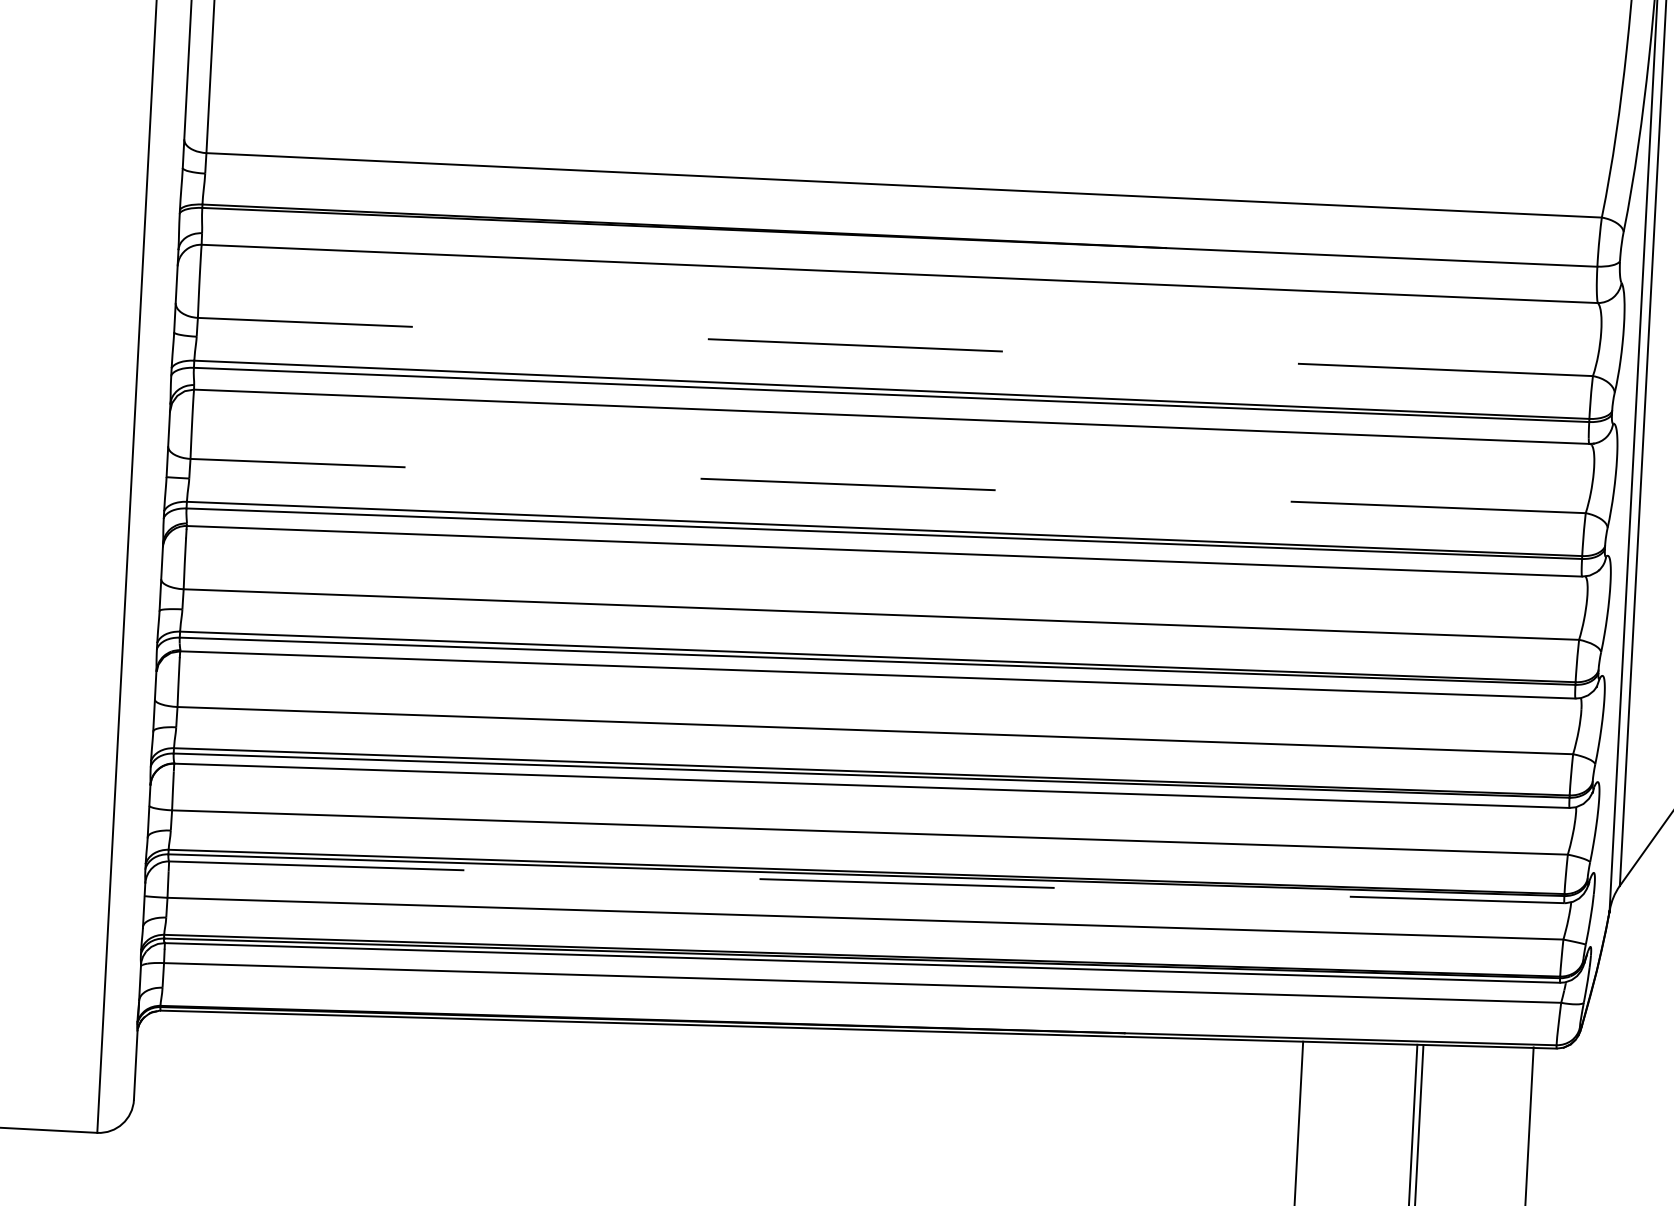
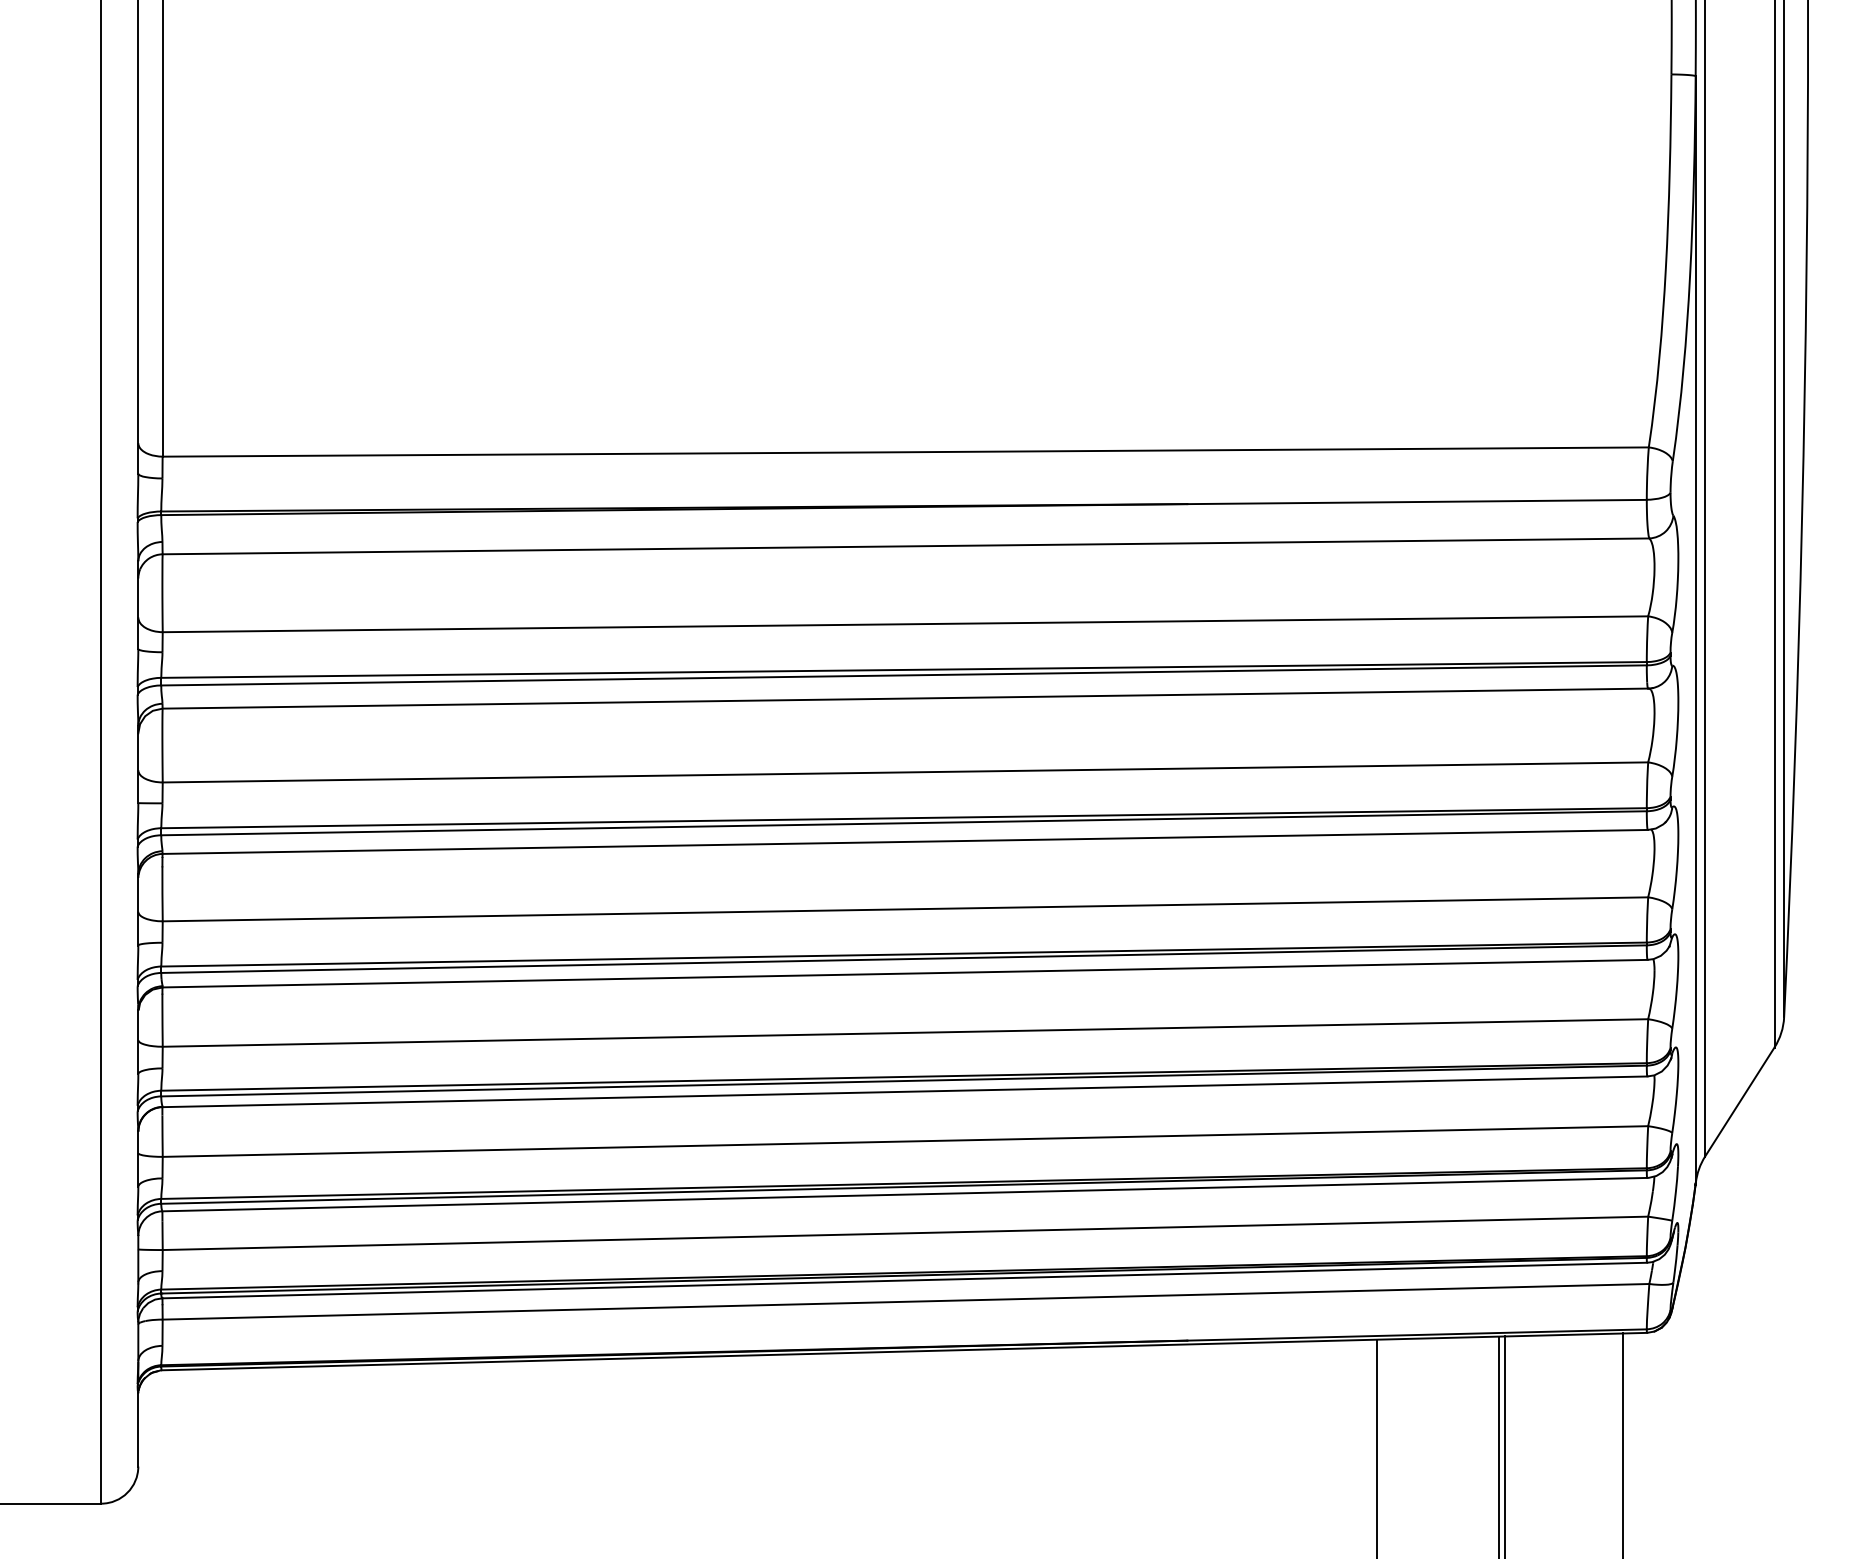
line: (895, 347) -> (905, 624), dashed -> solid
line: (888, 486) -> (905, 772), dashed -> solid
line: (866, 882) -> (904, 1194), dashed -> solid

